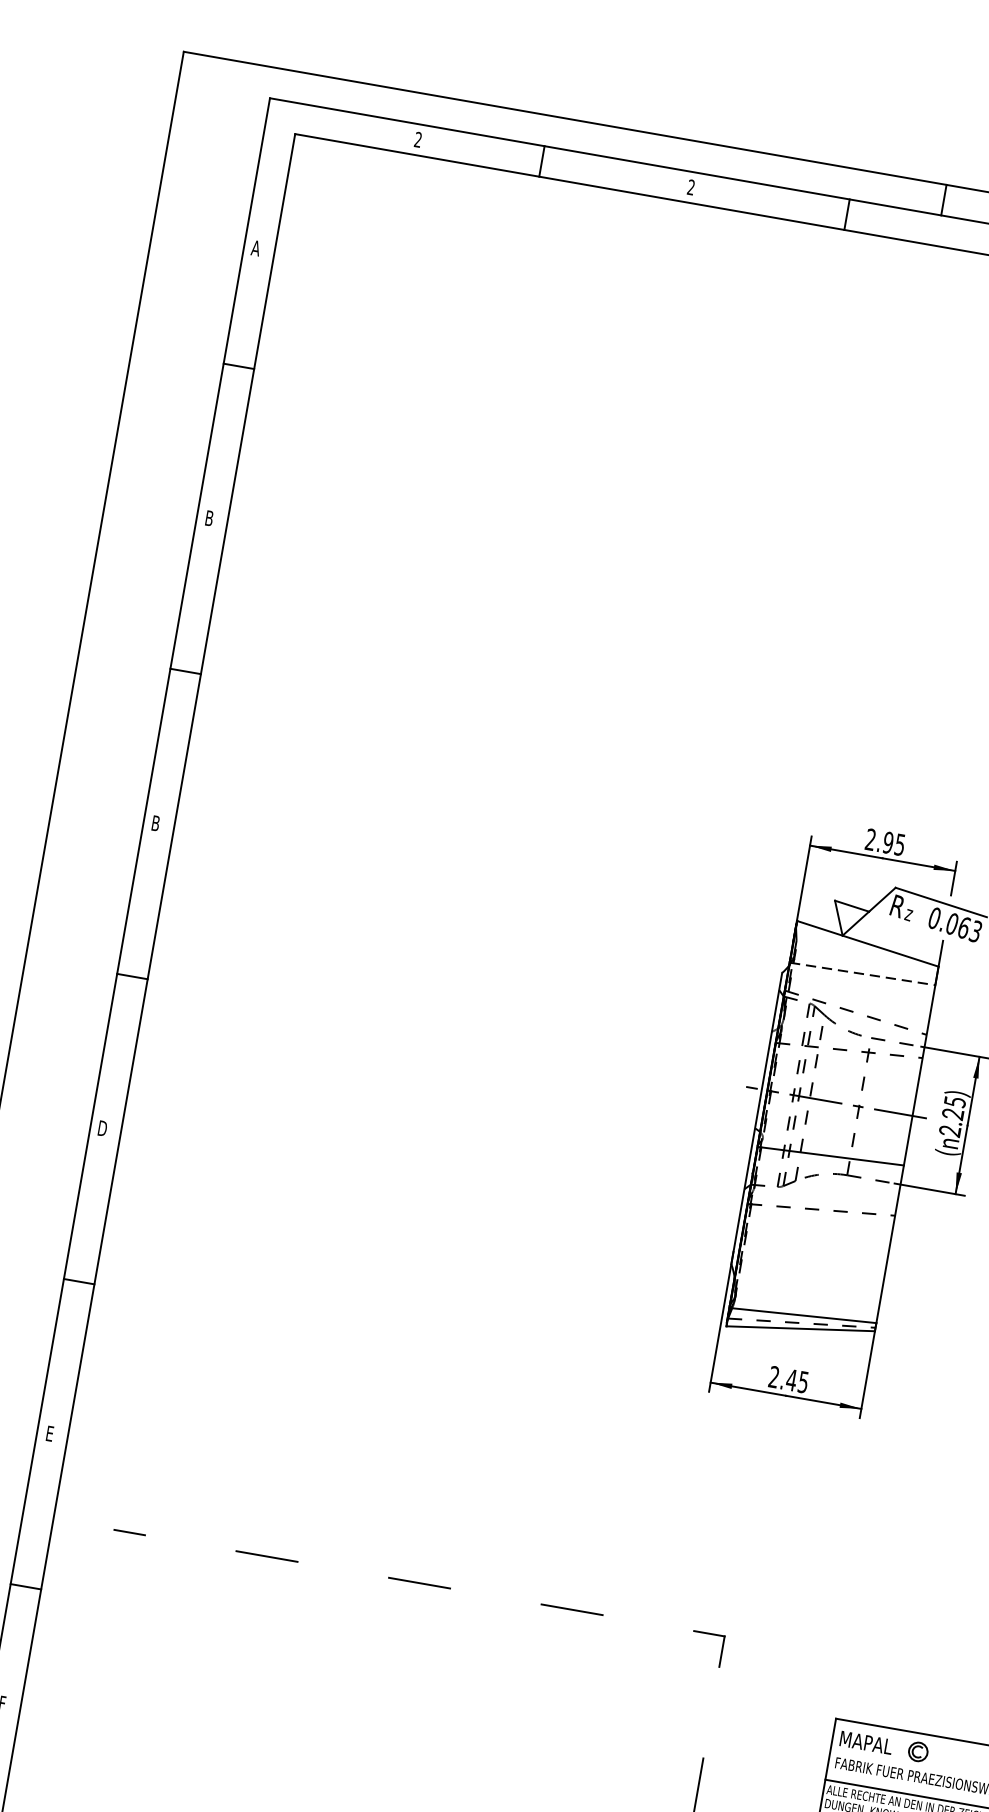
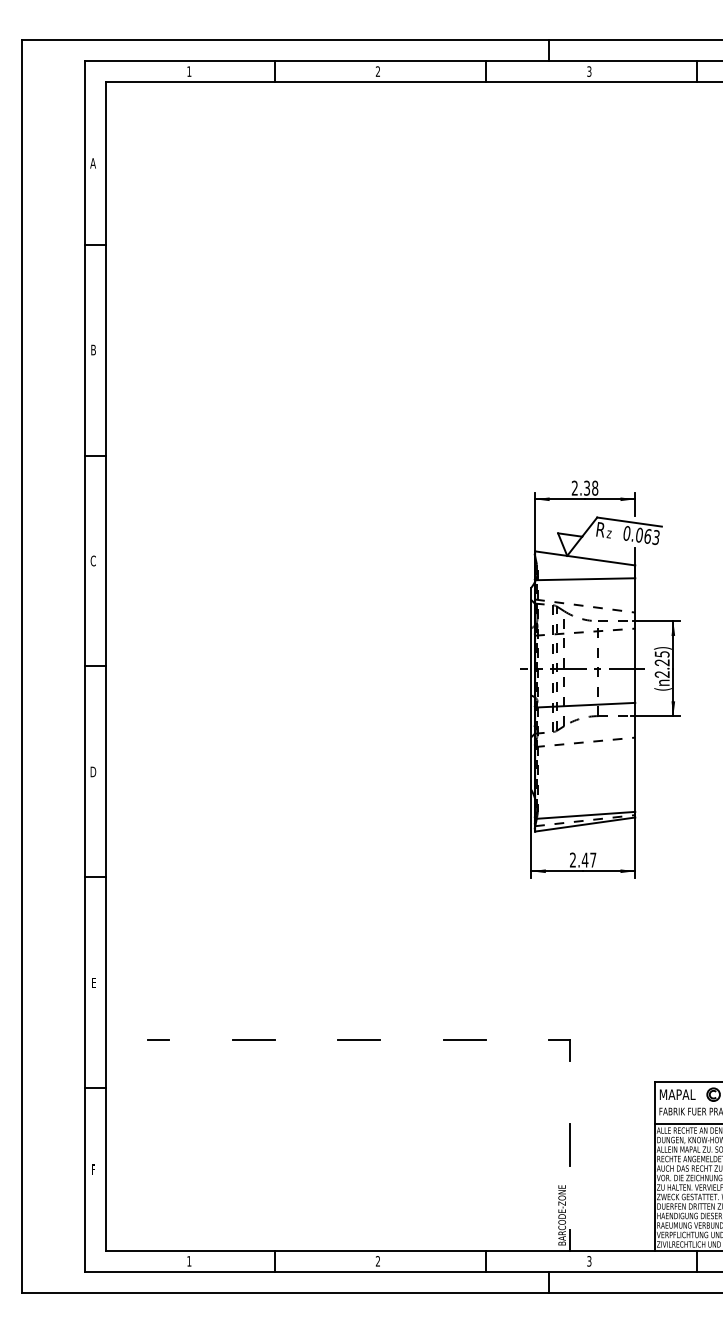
text: (418, 139) -> (189, 71), 2 -> 1
text: (154, 822) -> (92, 560), B -> C
text: (893, 842) -> (590, 487), 2.95 -> 2.38
line: (863, 974) -> (585, 579), dashed -> solid
text: (803, 1381) -> (593, 859), 2.45 -> 2.47

